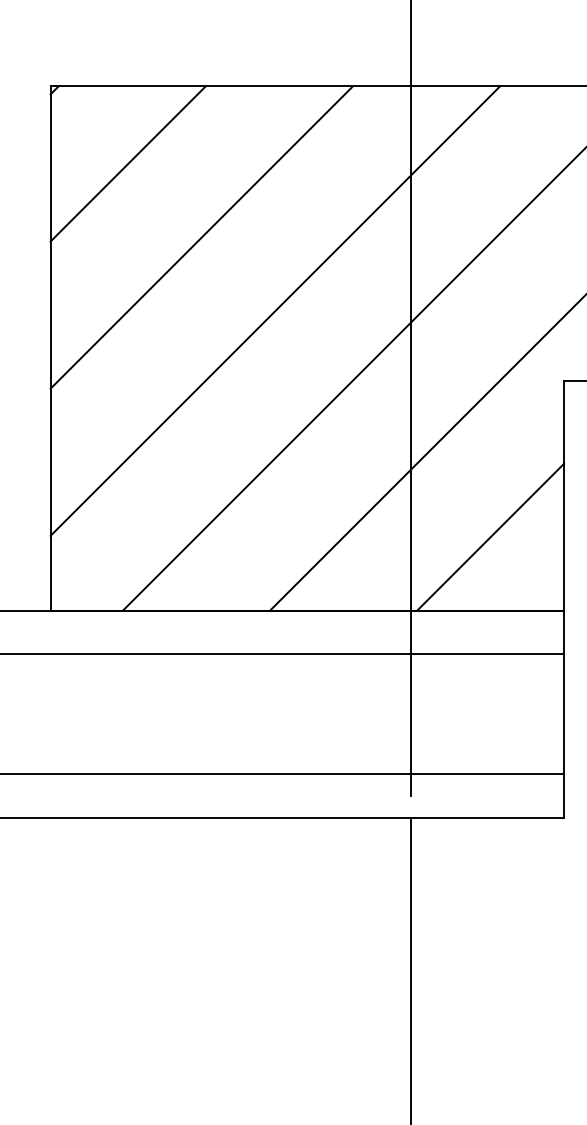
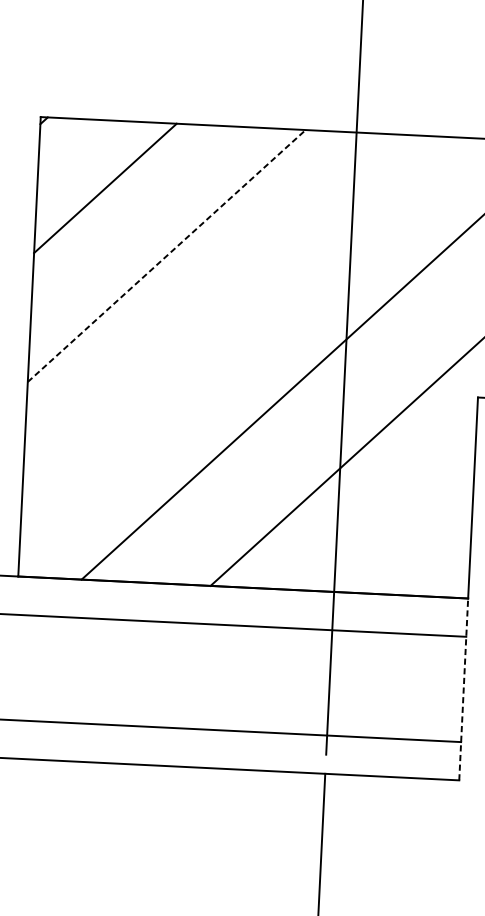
line: (201, 237) -> (166, 256), solid -> dashed
line: (275, 310) -> (228, 323), removed
line: (490, 536) -> (406, 530), removed
line: (564, 714) -> (464, 689), solid -> dashed

